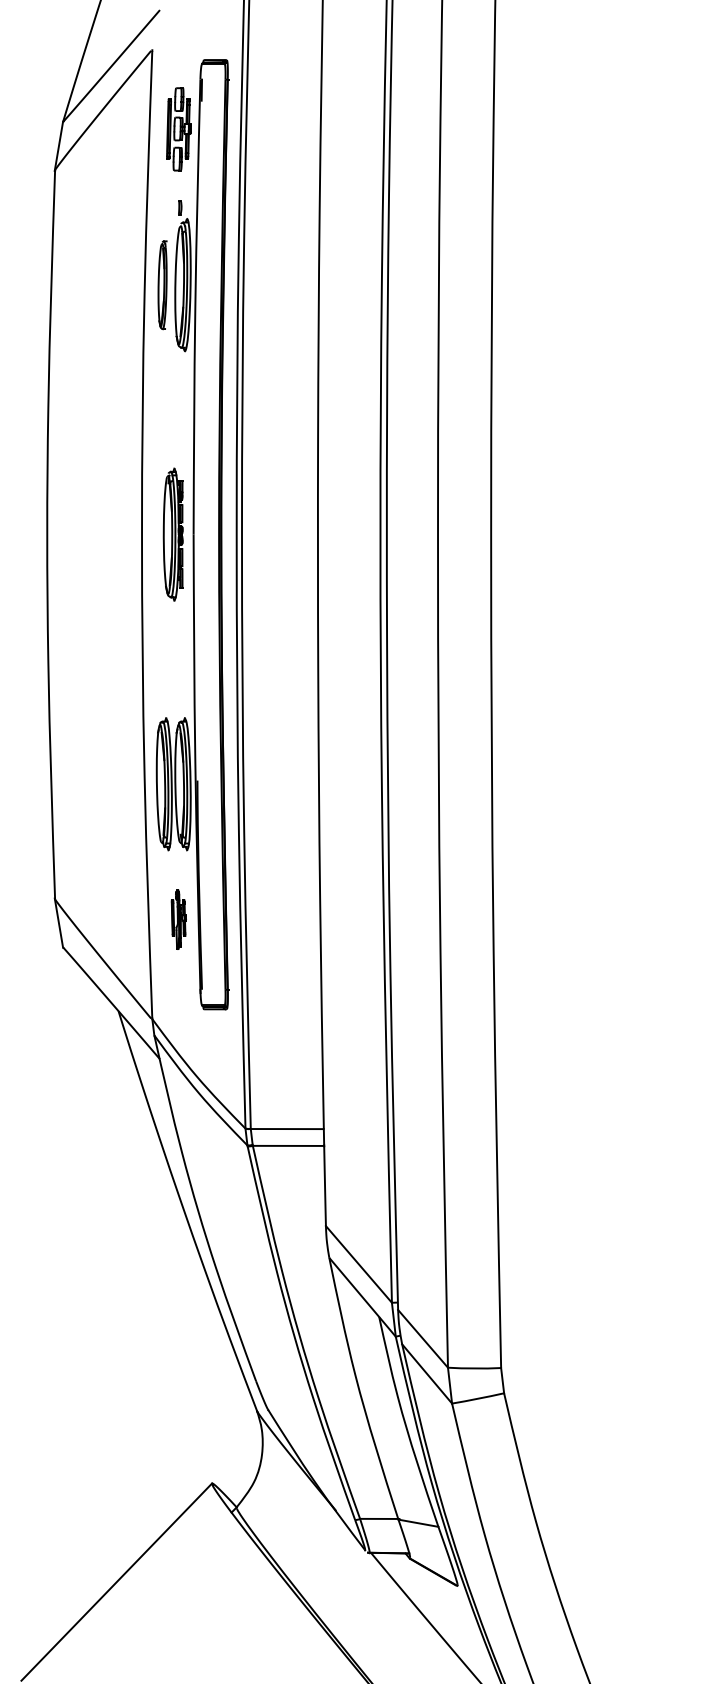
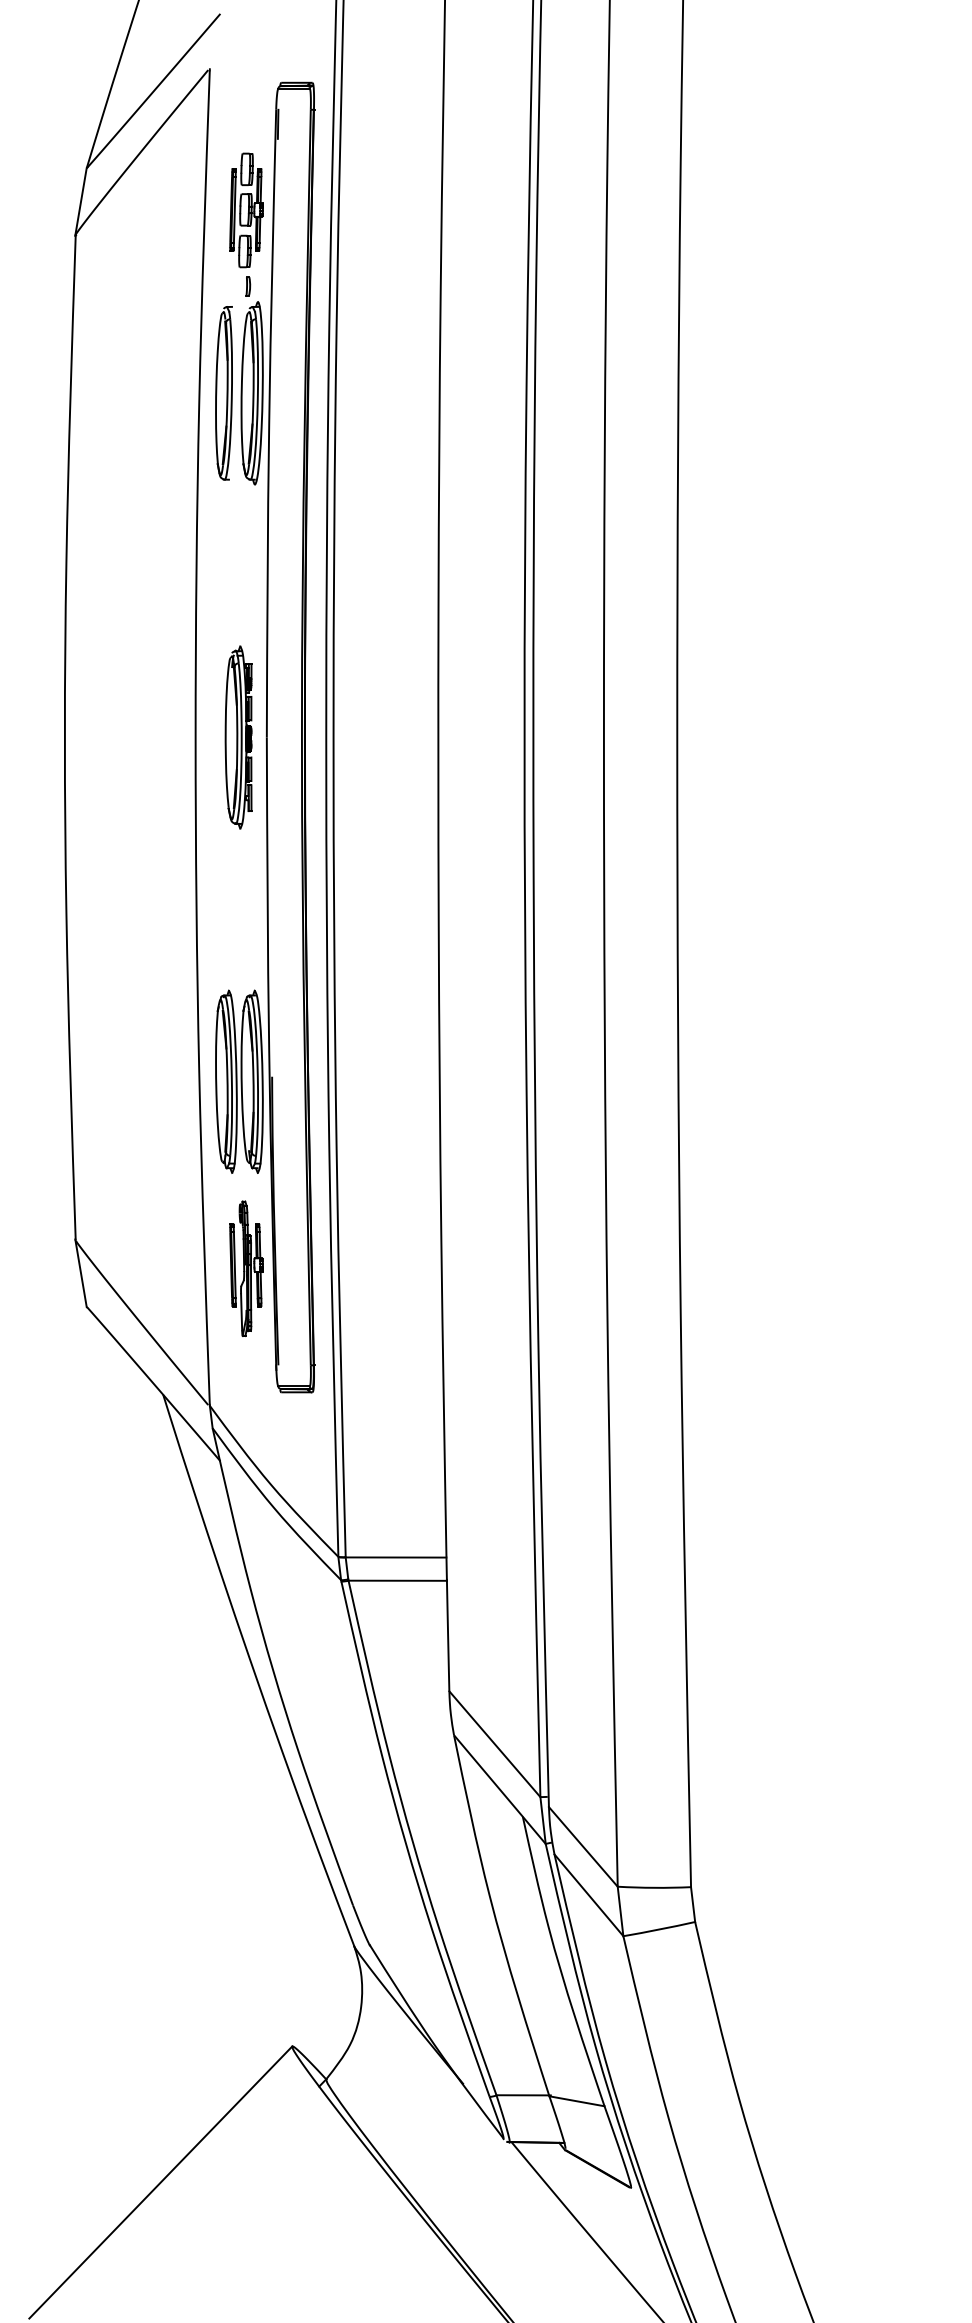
part: (178, 129) -> (246, 210), moved
part: (162, 285) -> (223, 393), size x1.43
part: (178, 919) -> (246, 1268), size x1.67

